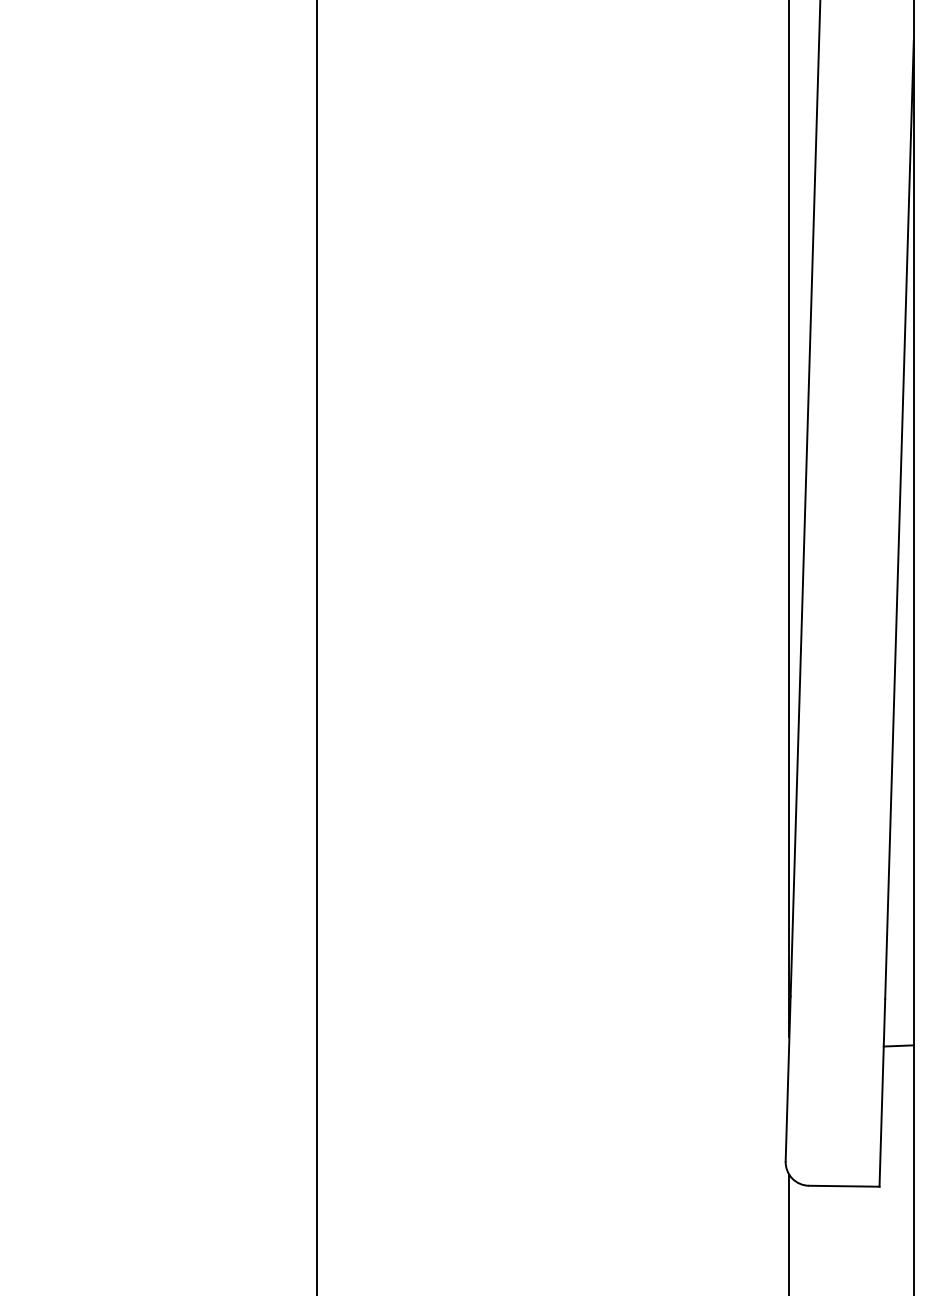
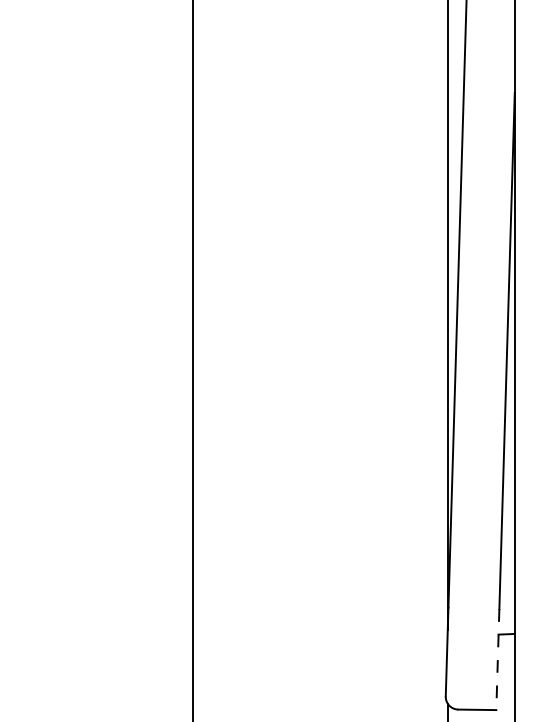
line: (881, 1092) -> (497, 659), solid -> dashed

